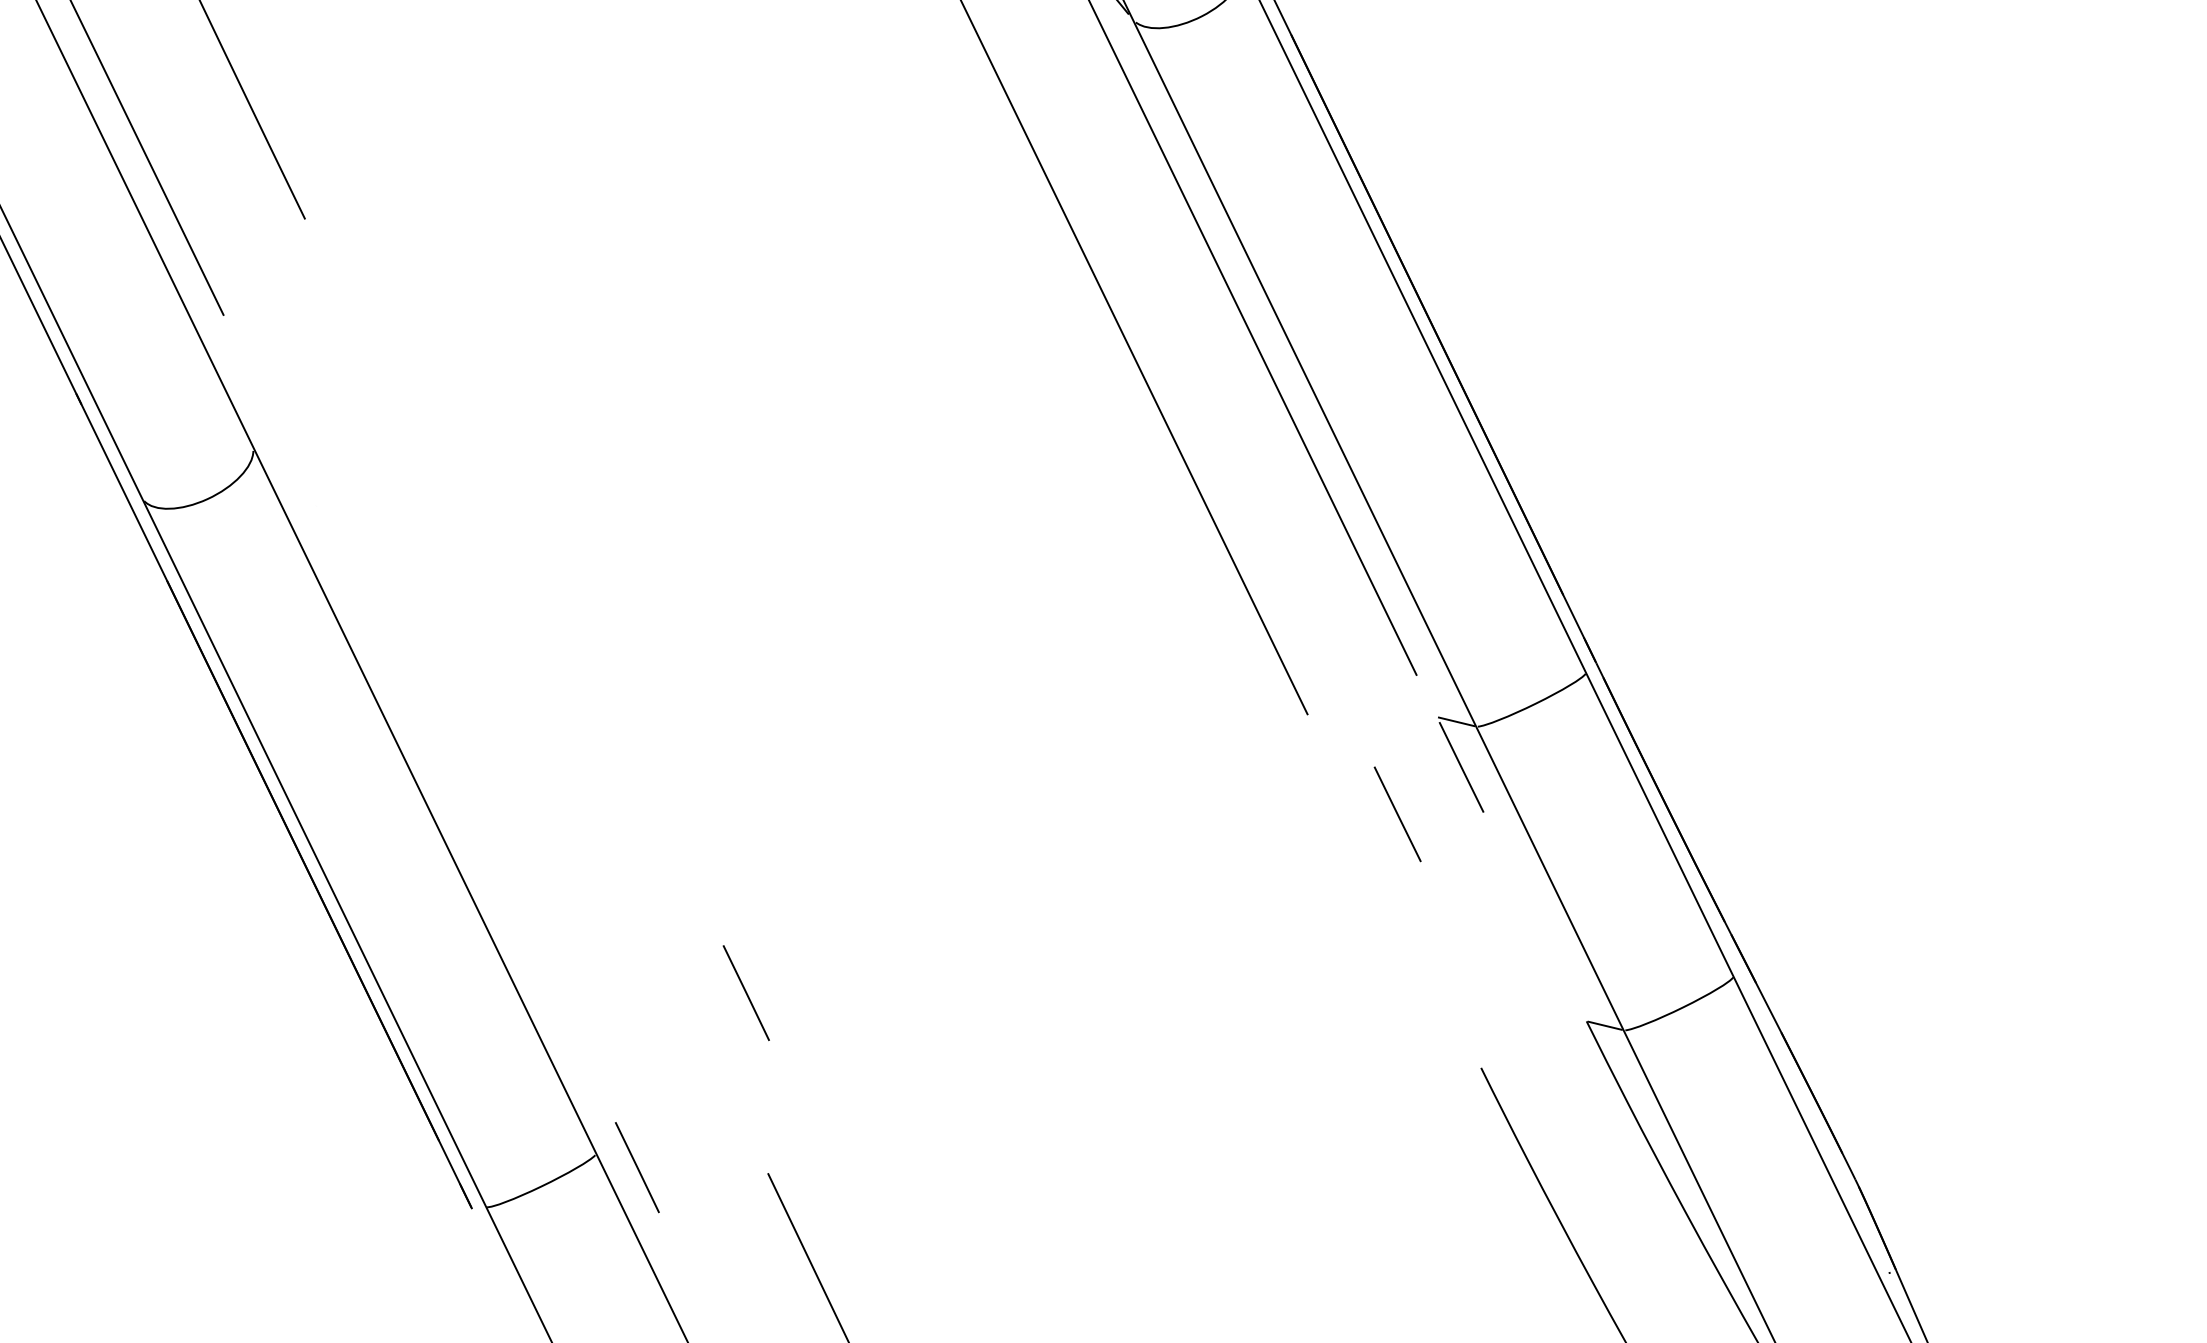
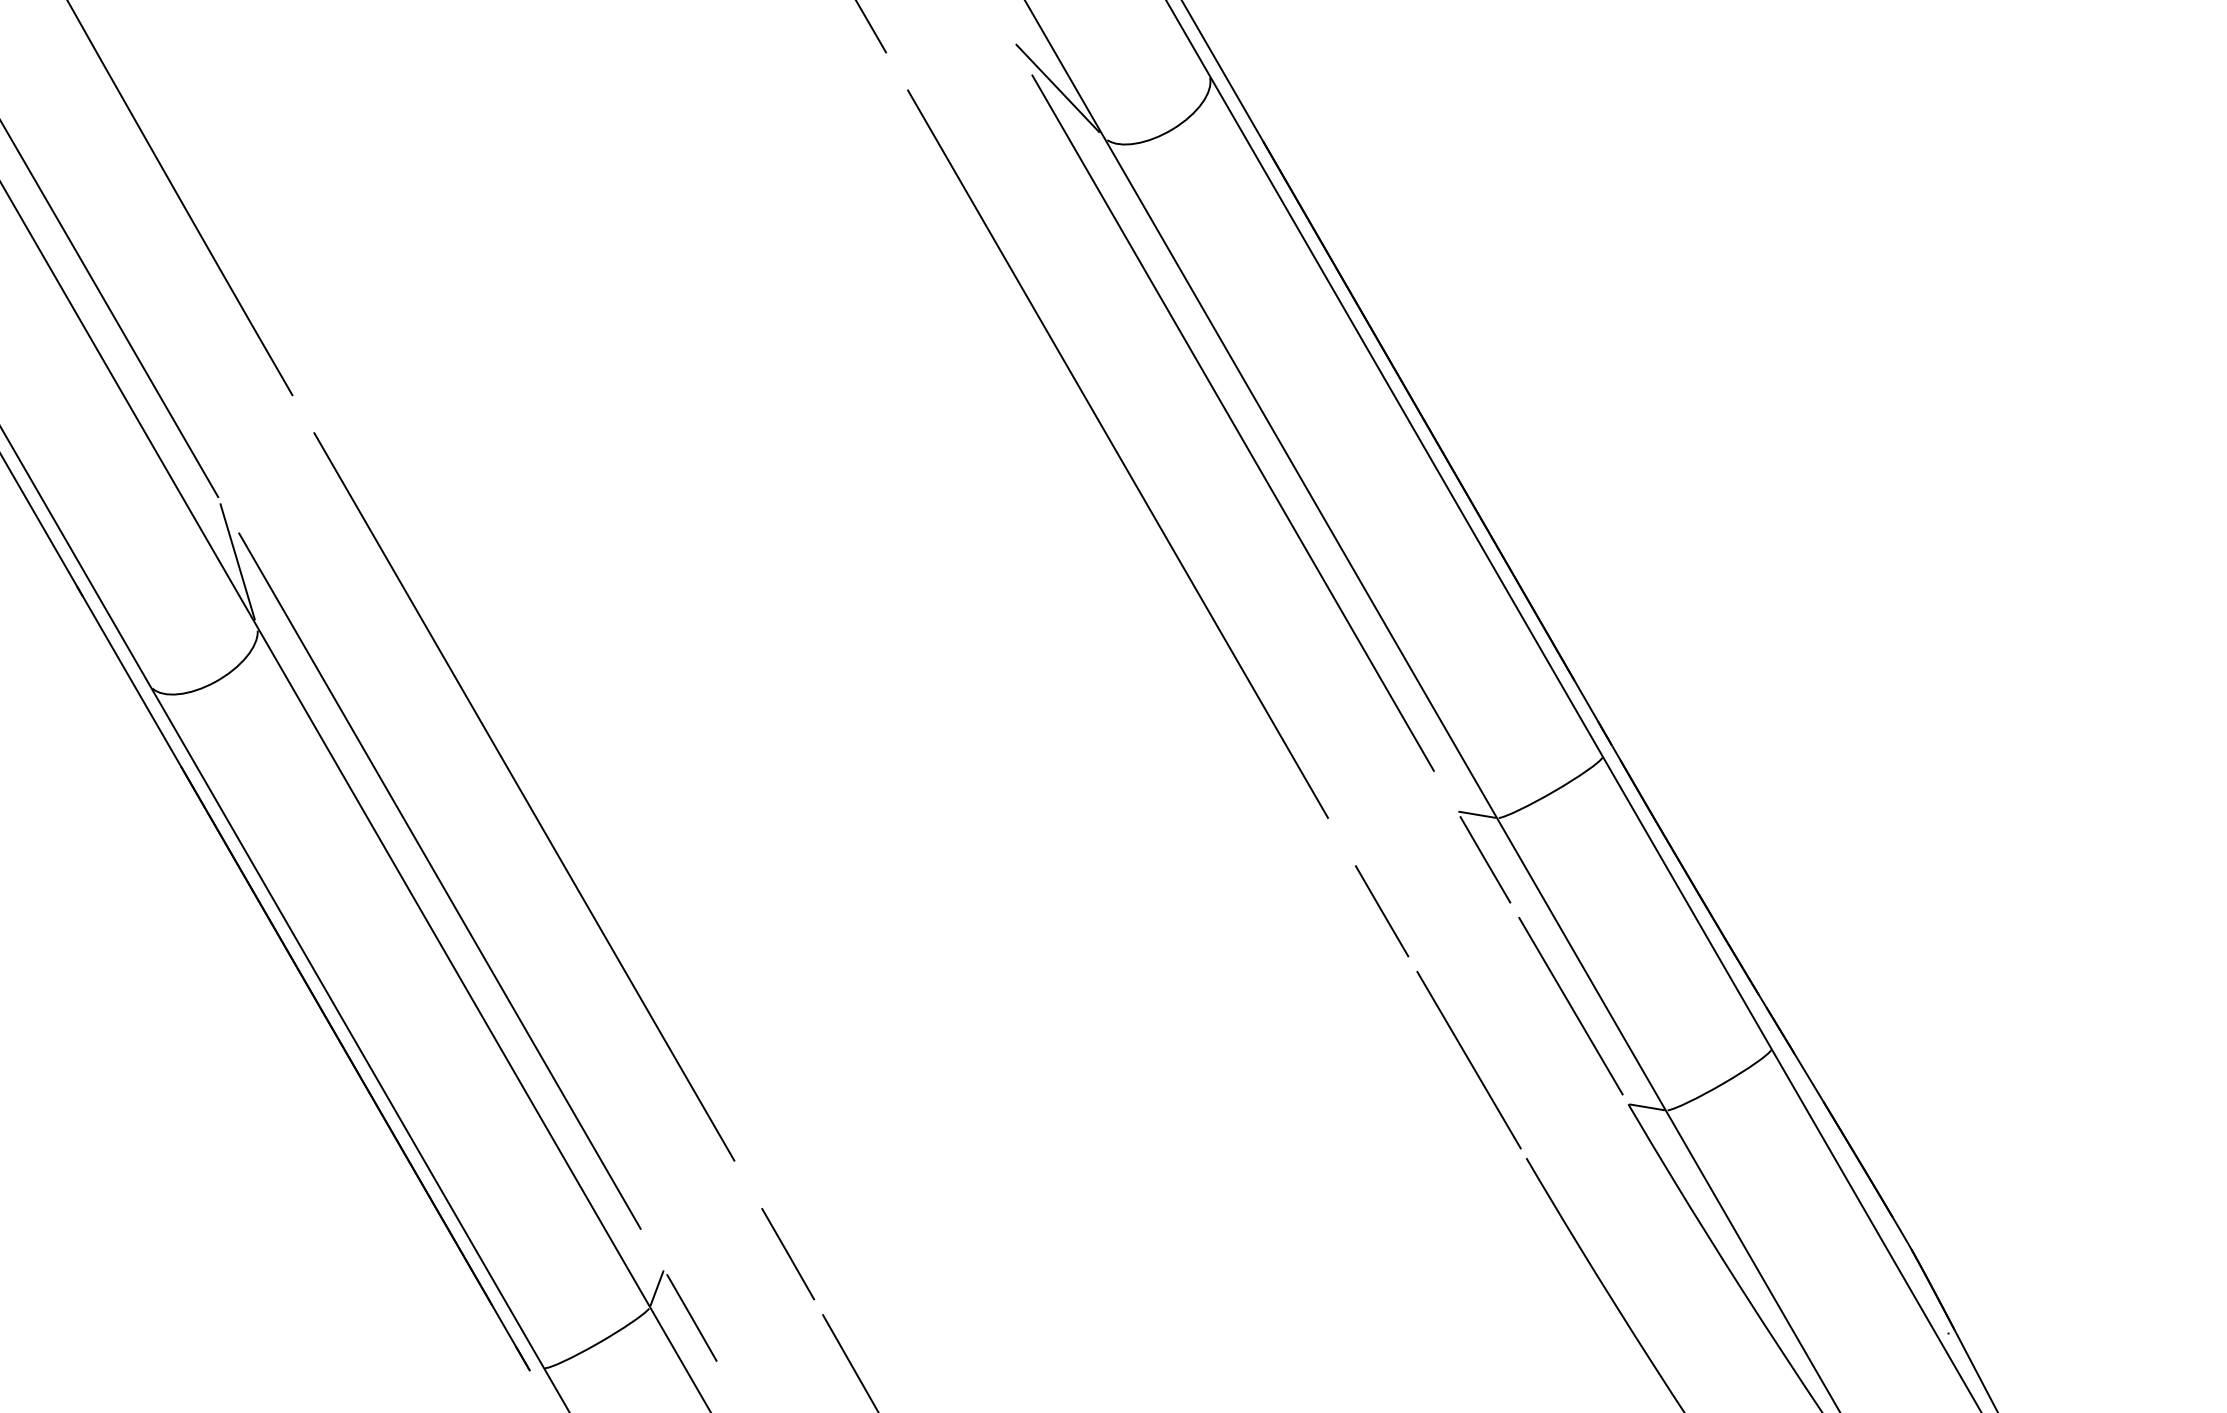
line: (238, 380) -> (237, 561), added
line: (507, 635) -> (524, 796), added
line: (416, 713) -> (439, 880), added
line: (1398, 814) -> (1382, 911), moved
line: (1535, 919) -> (1570, 1006), added
line: (1430, 965) -> (1468, 1059), added
line: (746, 993) -> (788, 1254), moved
line: (604, 1135) -> (656, 1288), added

